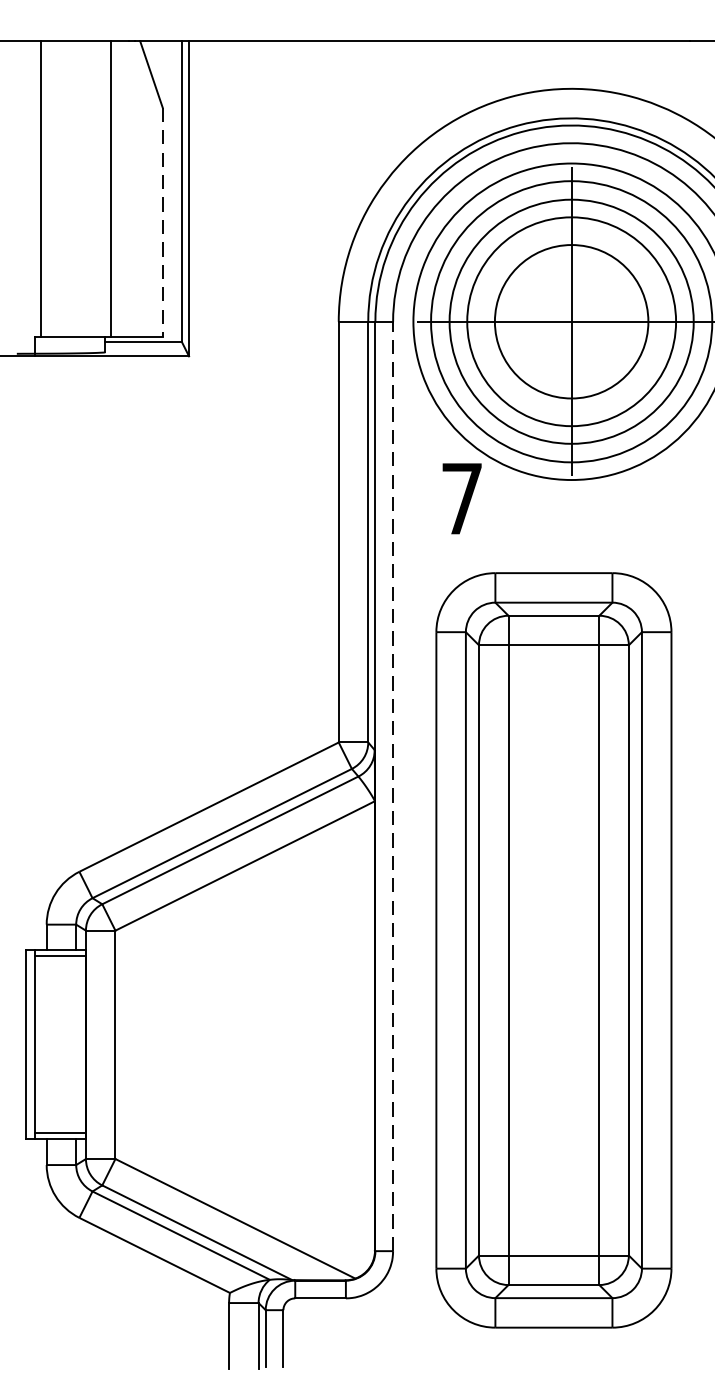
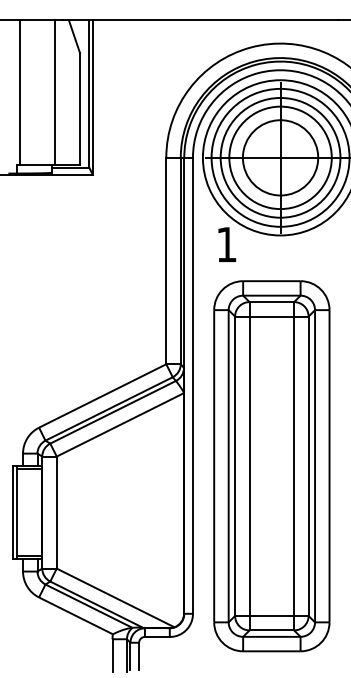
line: (161, 223) -> (79, 109), dashed -> solid
text: (461, 498) -> (226, 244), 7 -> 1
line: (392, 785) -> (192, 385), dashed -> solid

